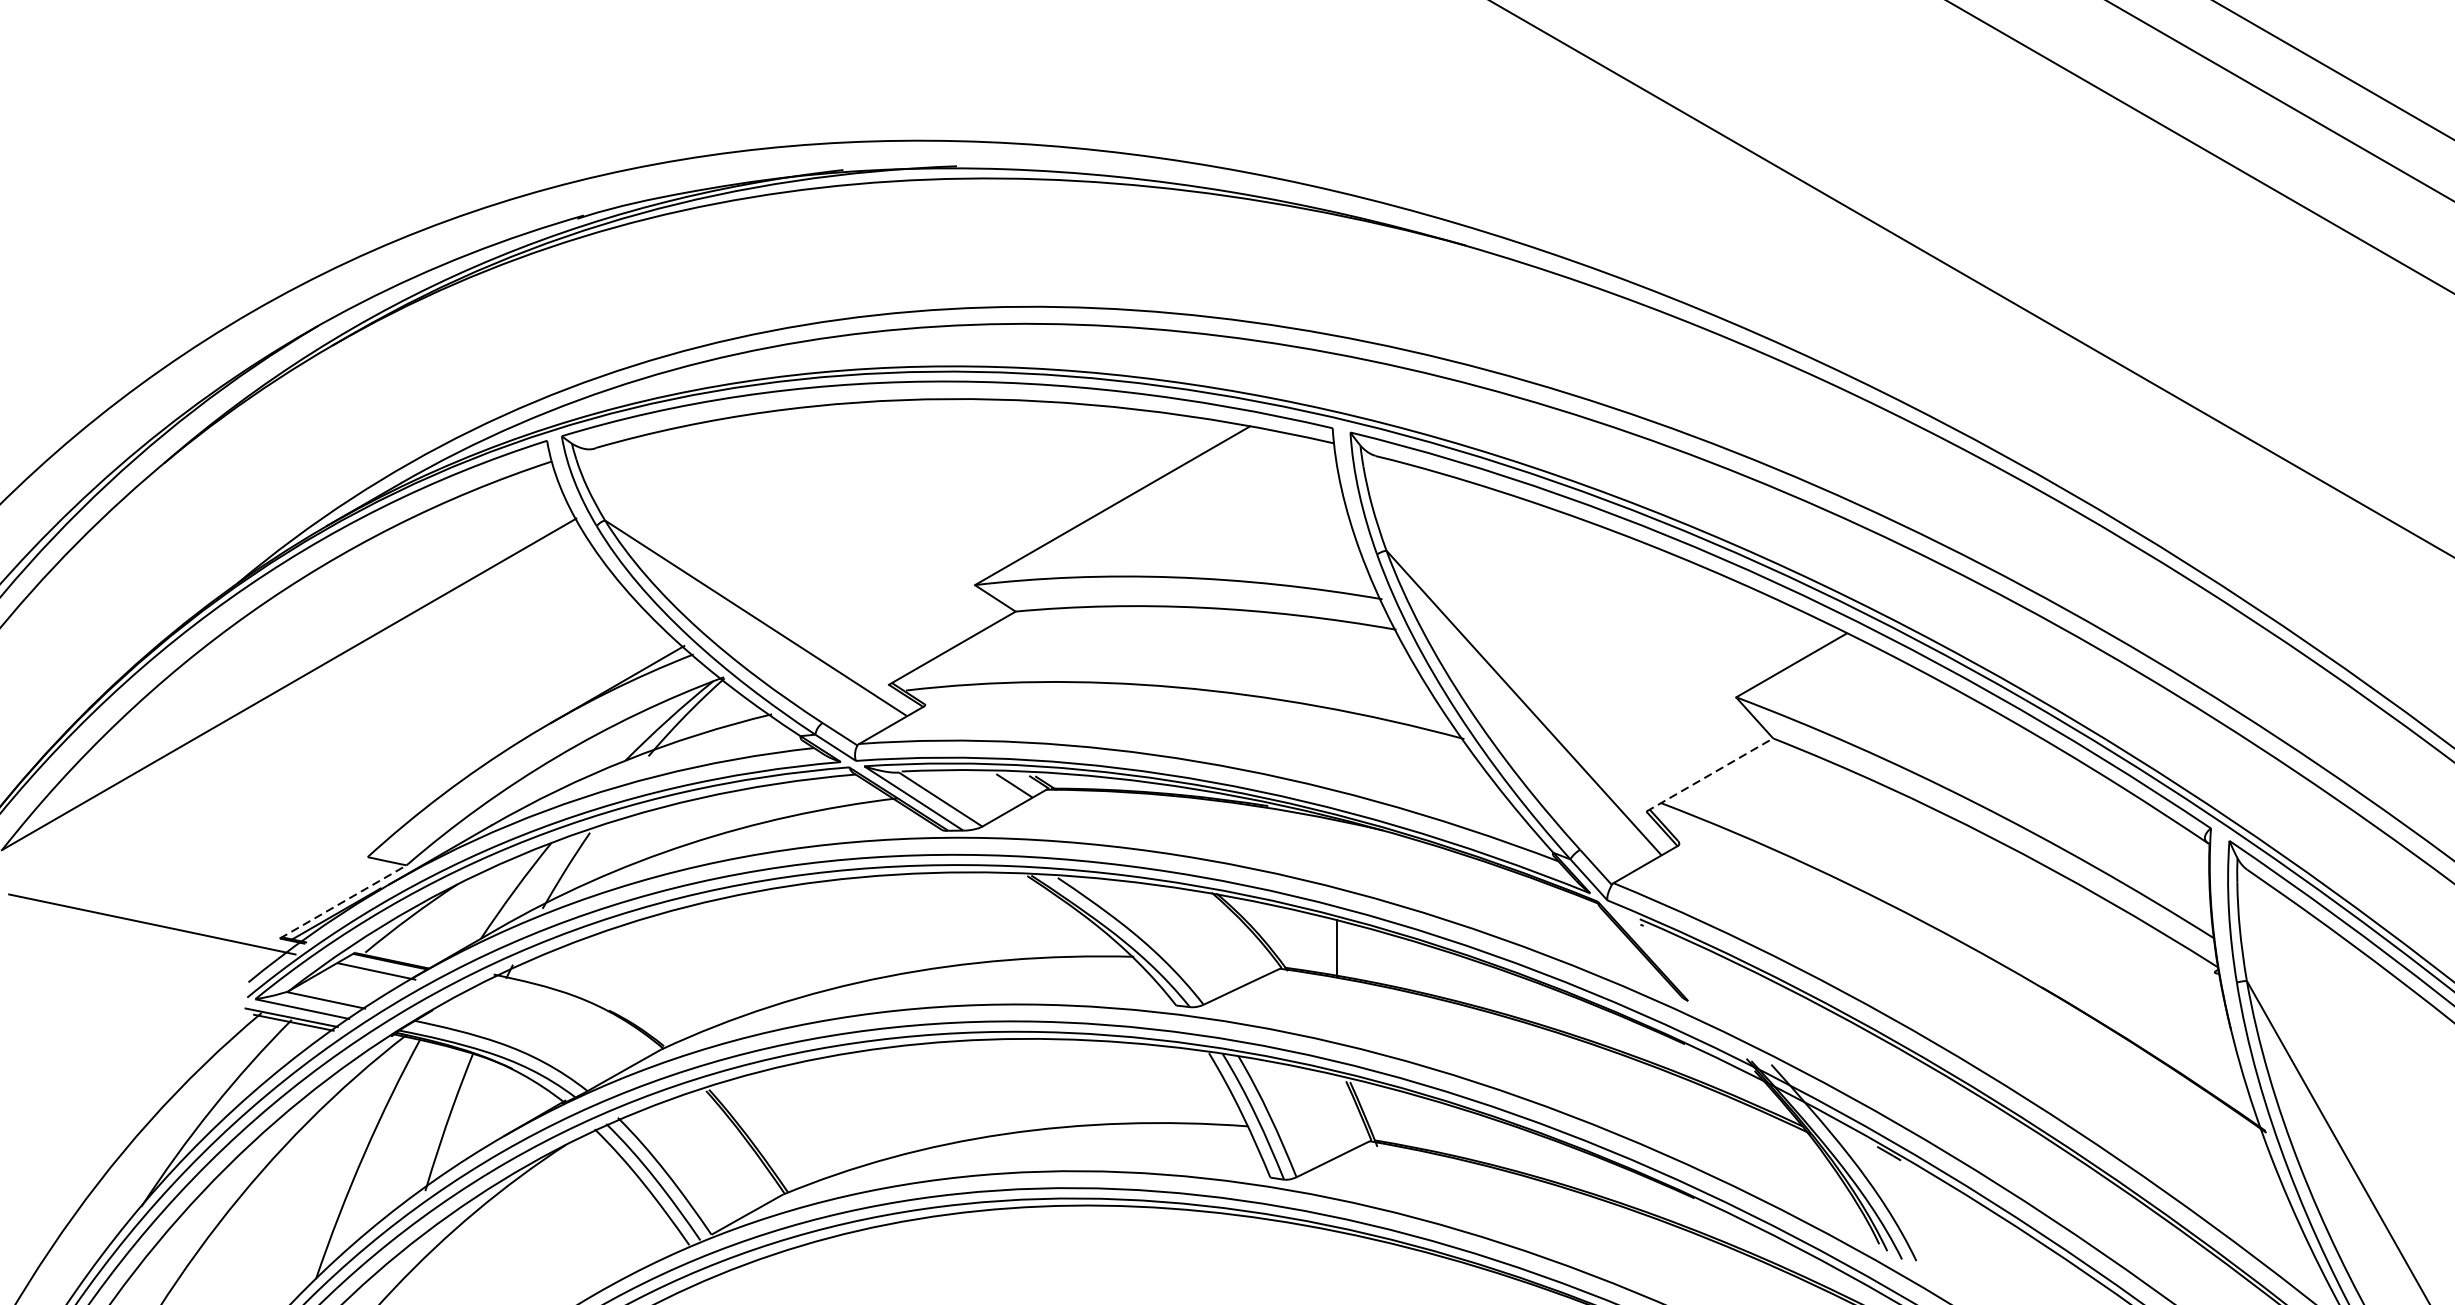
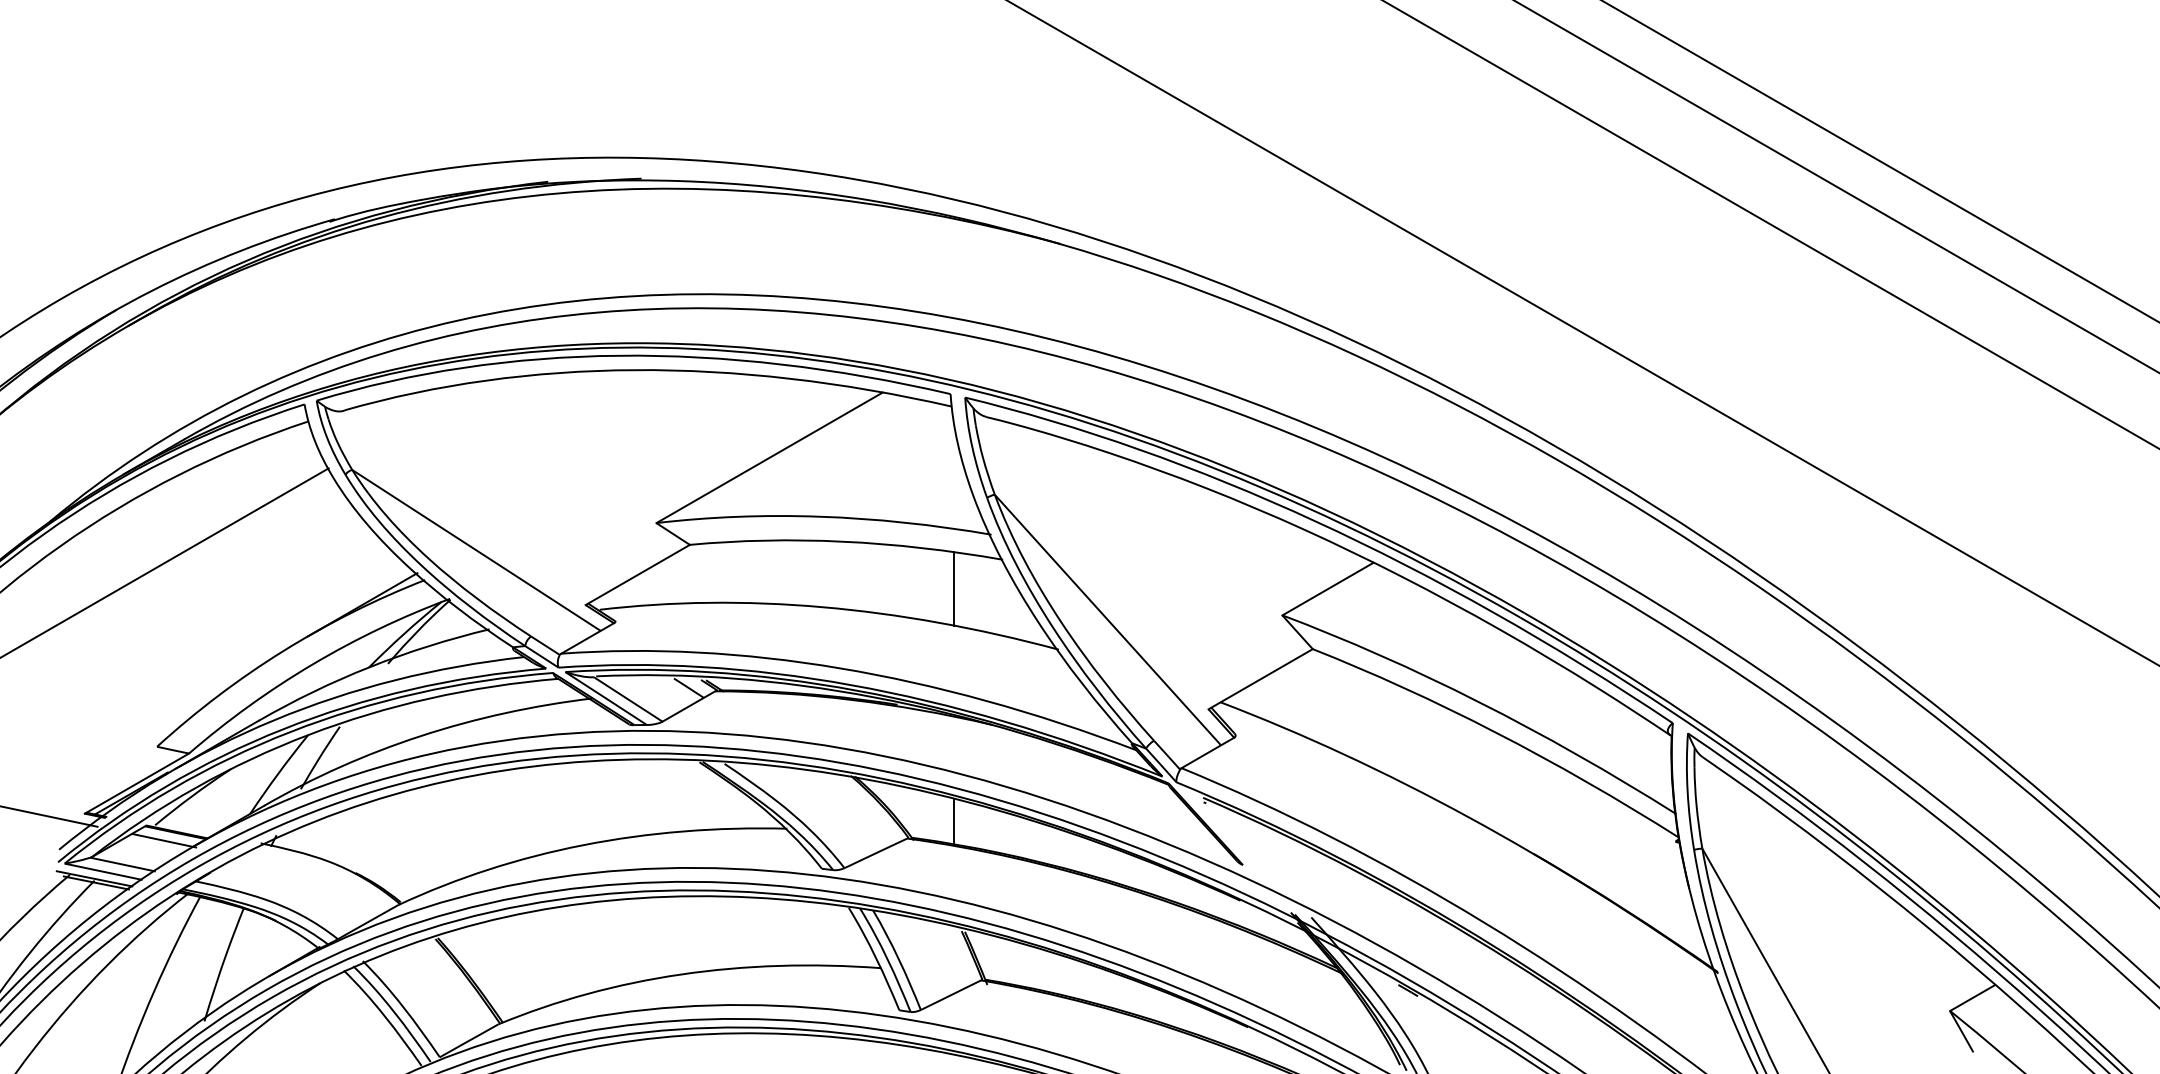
line: (1337, 664) -> (954, 588), added
line: (1710, 774) -> (1261, 678), dashed -> solid
line: (343, 901) -> (137, 783), dashed -> solid

